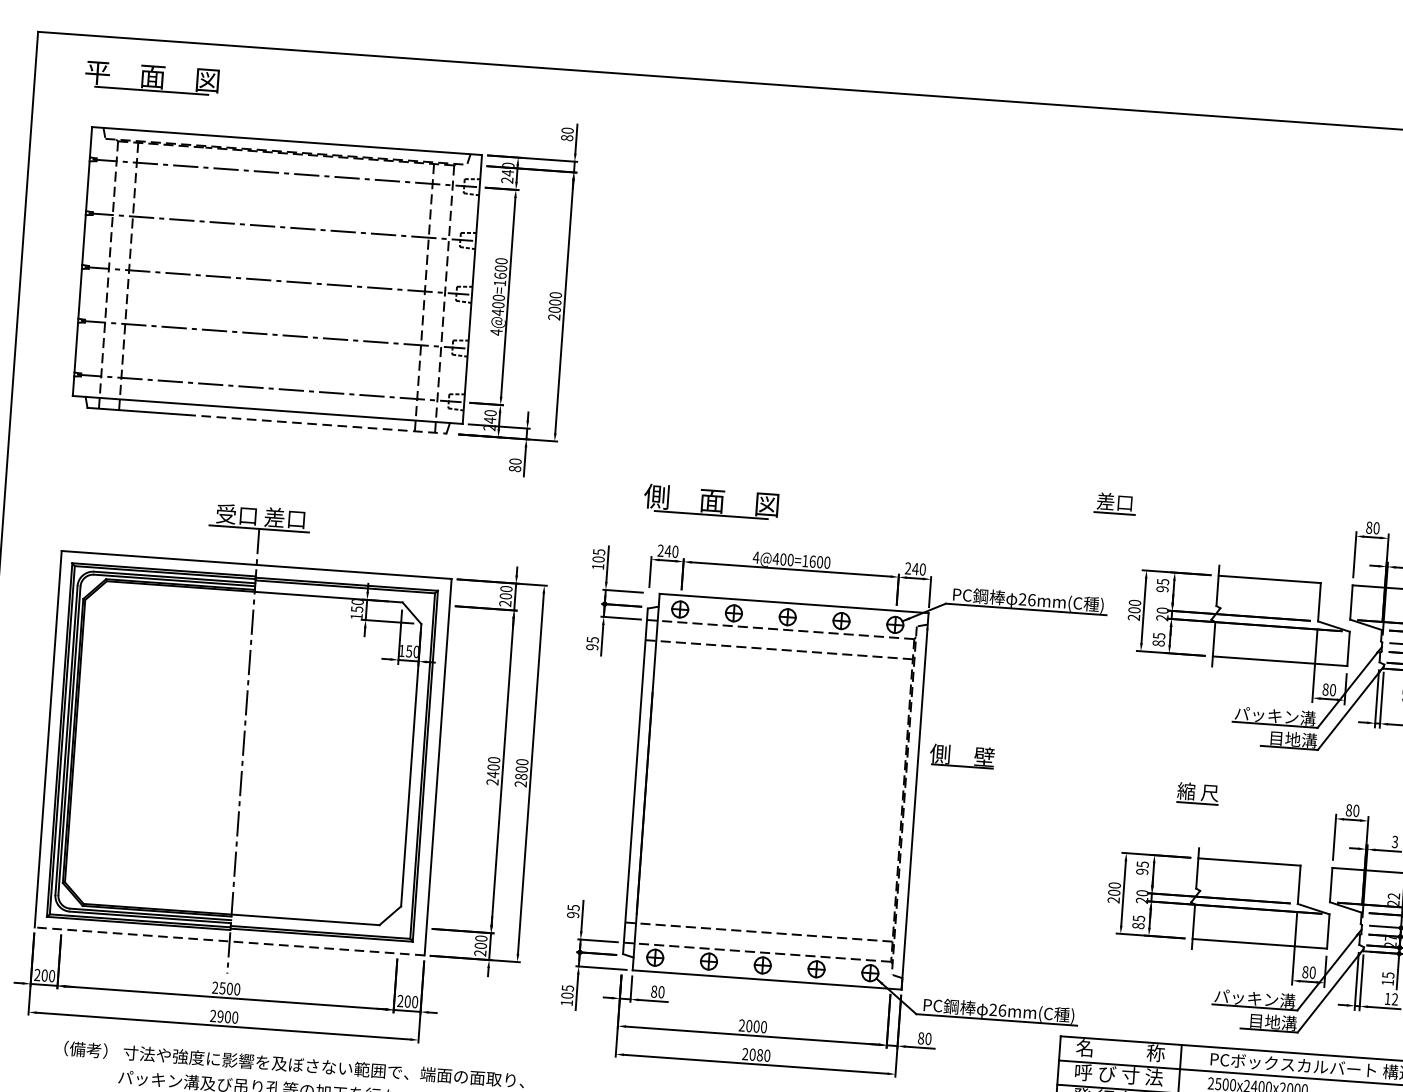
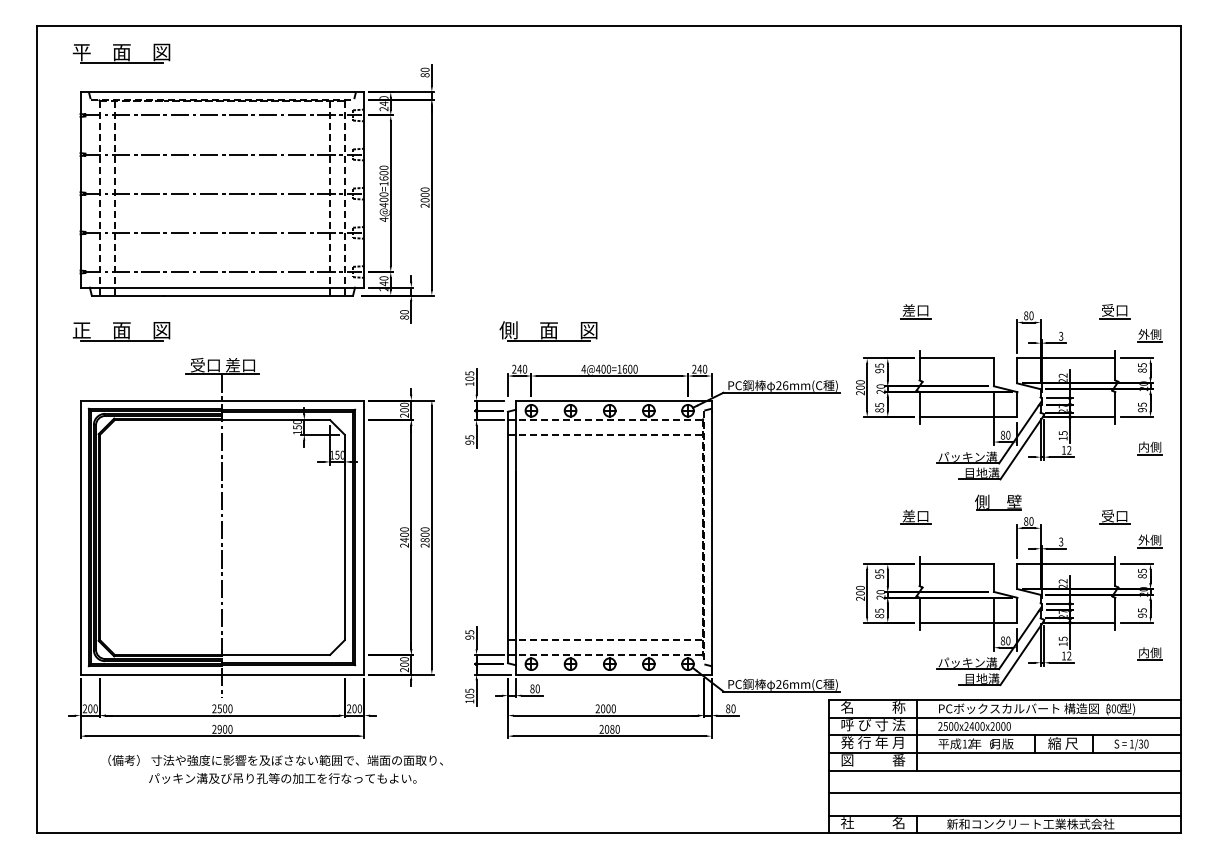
line: (316, 424) -> (258, 295), dashed -> solid
part: (124, 460) -> (121, 331), added
part: (1114, 503) -> (915, 311), moved
part: (961, 766) -> (998, 509), moved
text: (1197, 791) -> (915, 515), 縮 尺 -> 差口
line: (229, 941) -> (222, 674), dashed -> solid

